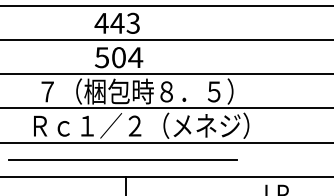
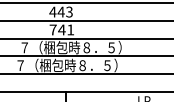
text: (118, 56) -> (61, 29), 504 -> 741
text: (141, 125) -> (73, 65), Ｒｃ１／２（メネジ） -> ７（梱包時８．５）
line: (121, 160) -> (63, 83), removed

